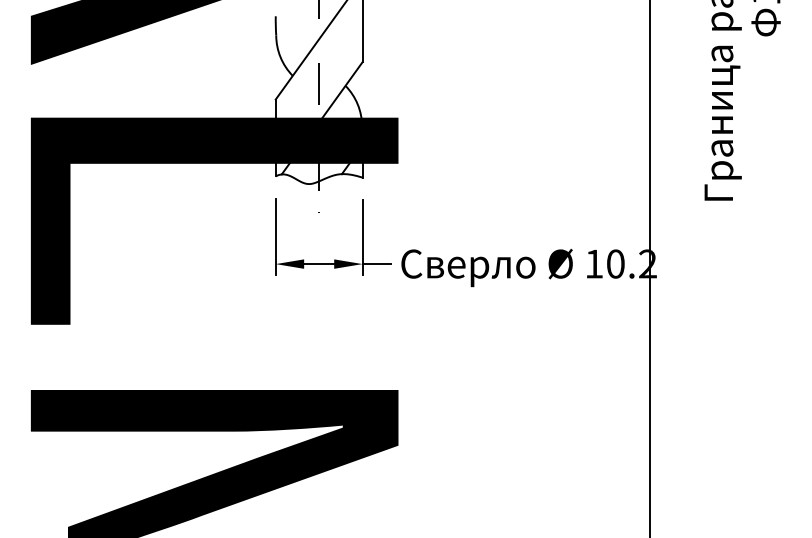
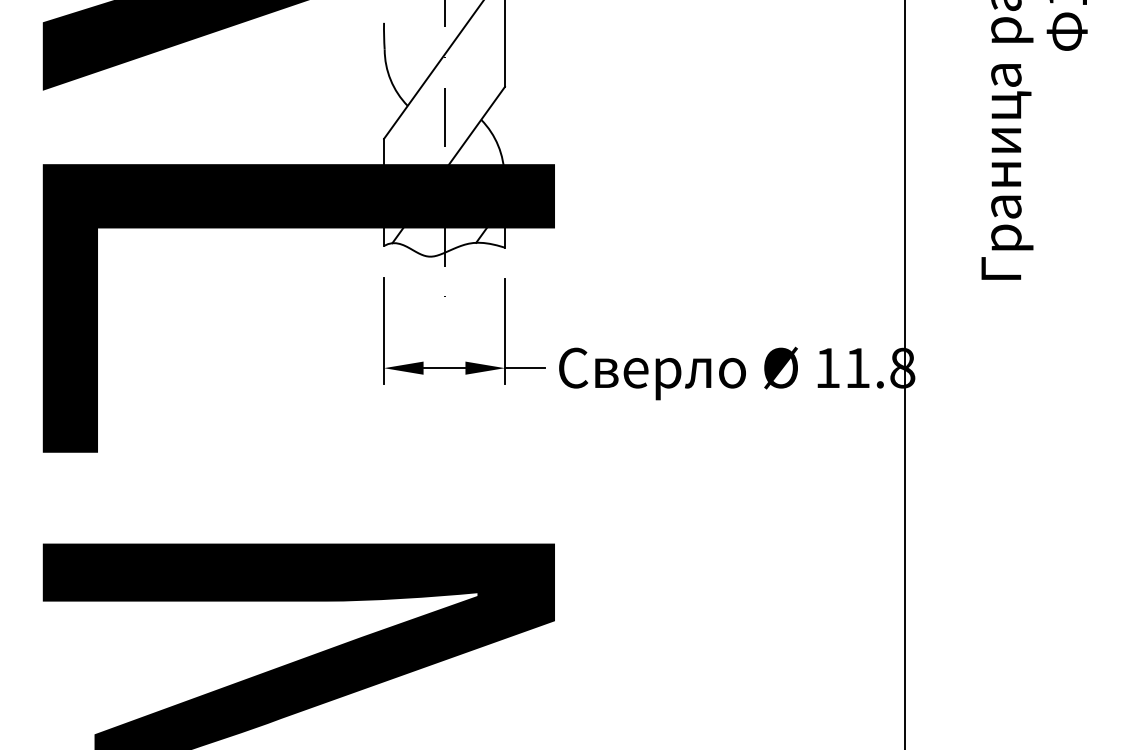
text: (631, 263) -> (879, 367), 10.2 -> 11.8

